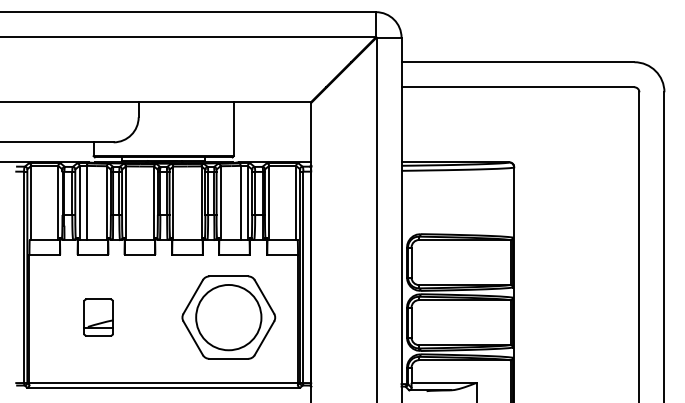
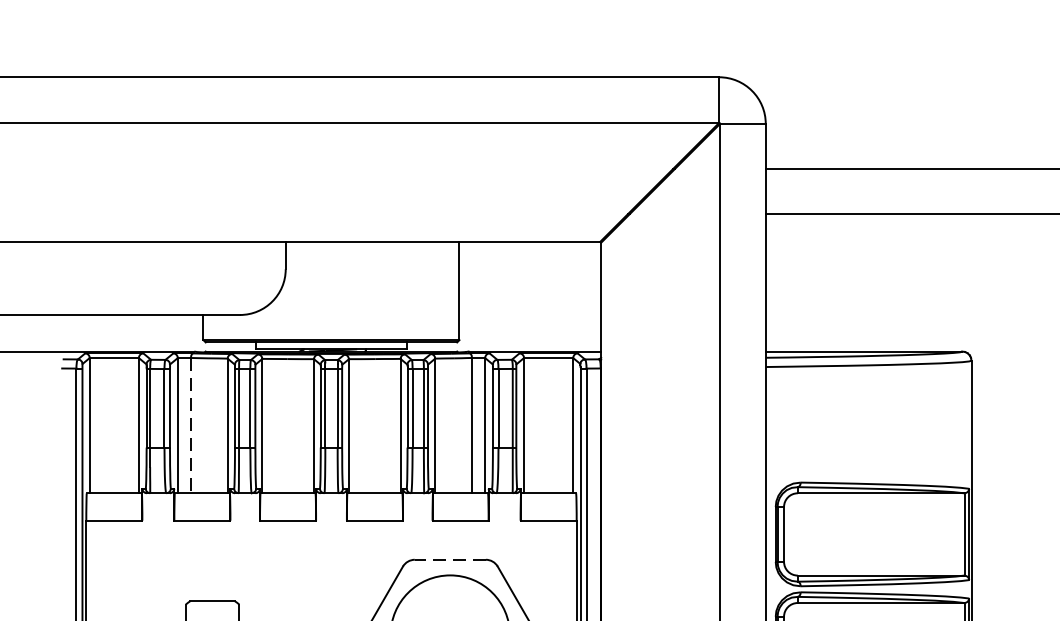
line: (86, 203) -> (190, 426), solid -> dashed
line: (228, 276) -> (449, 559), solid -> dashed

